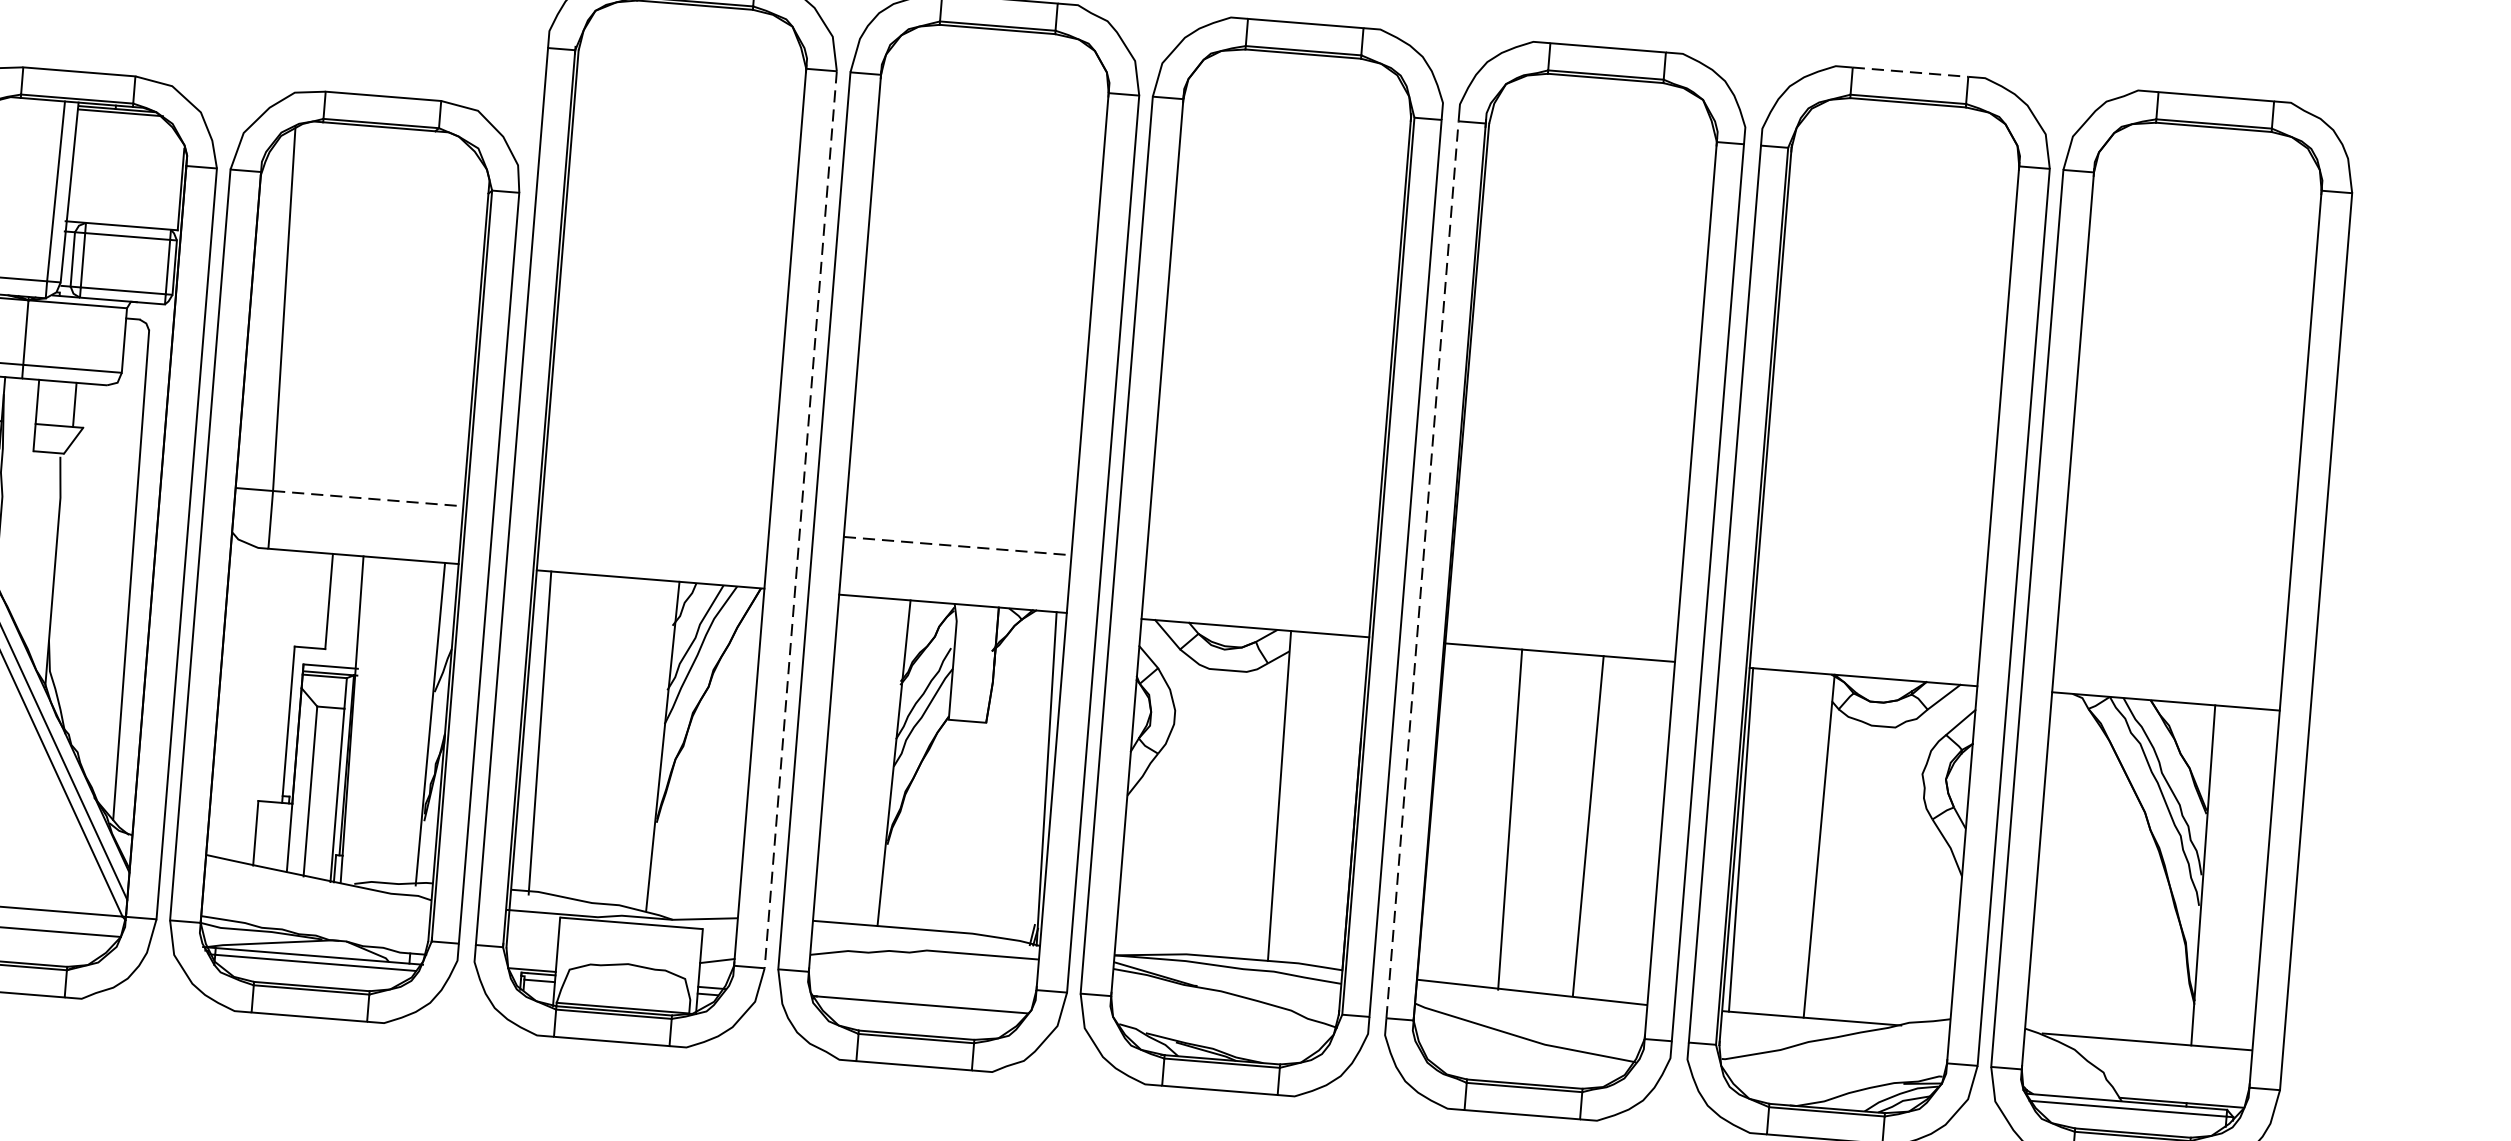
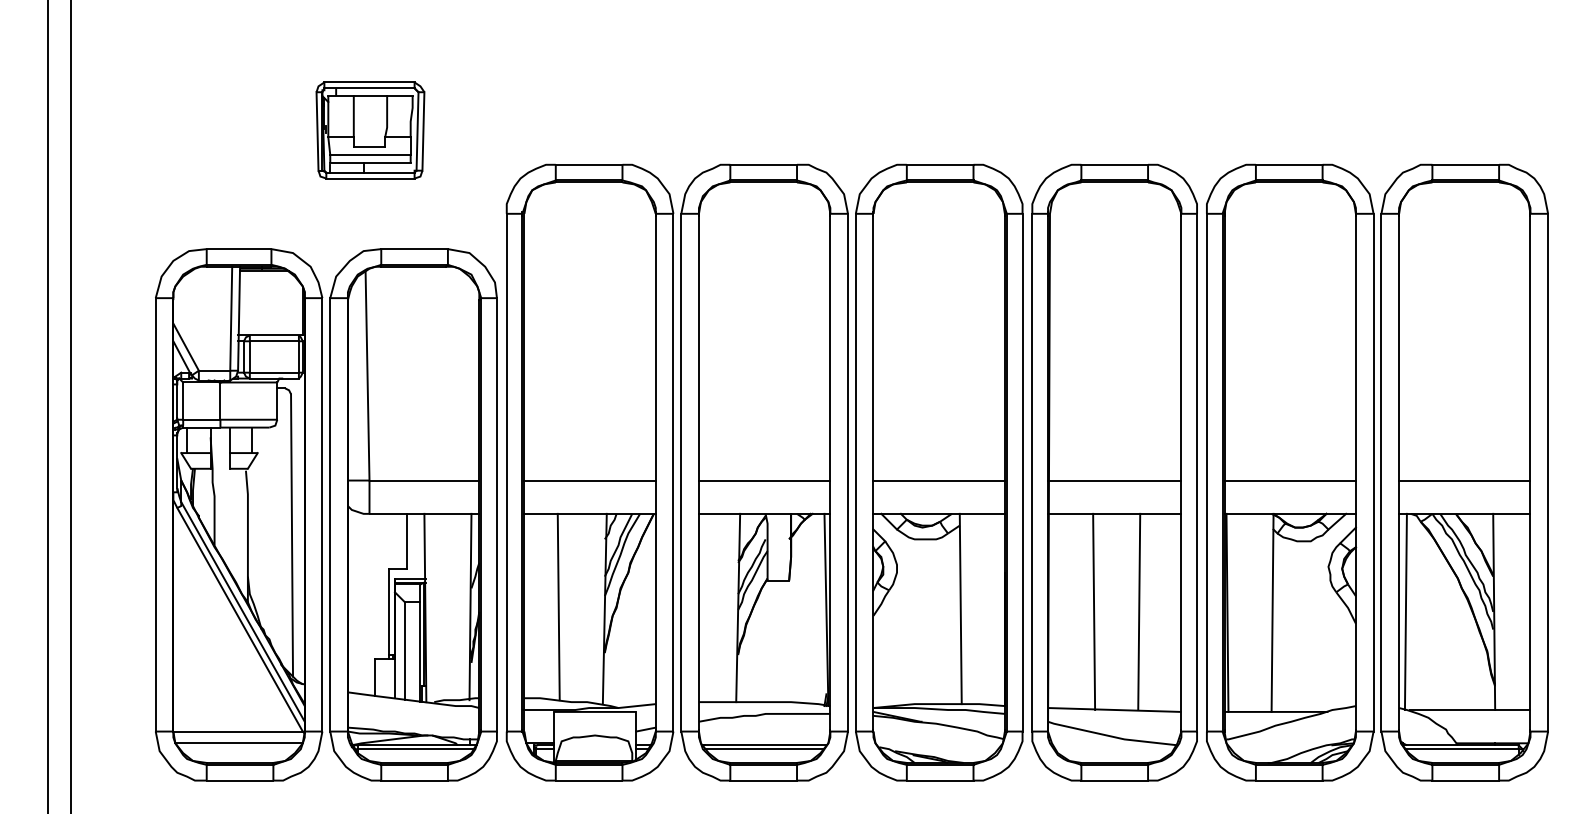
line: (1911, 71) -> (1289, 164), dashed -> solid
line: (368, 498) -> (424, 480), dashed -> solid
line: (800, 519) -> (673, 472), dashed -> solid
line: (654, 521) -> (589, 480), added
line: (957, 545) -> (764, 480), dashed -> solid
line: (1422, 569) -> (1032, 472), dashed -> solid
line: (1258, 570) -> (938, 480), added
line: (1563, 594) -> (1114, 480), added
line: (1866, 619) -> (1289, 480), added
line: (2170, 643) -> (1464, 480), added
line: (539, 732) -> (558, 606), moved
line: (2049, 862) -> (1405, 611), added
line: (919, 1012) -> (764, 749), added

